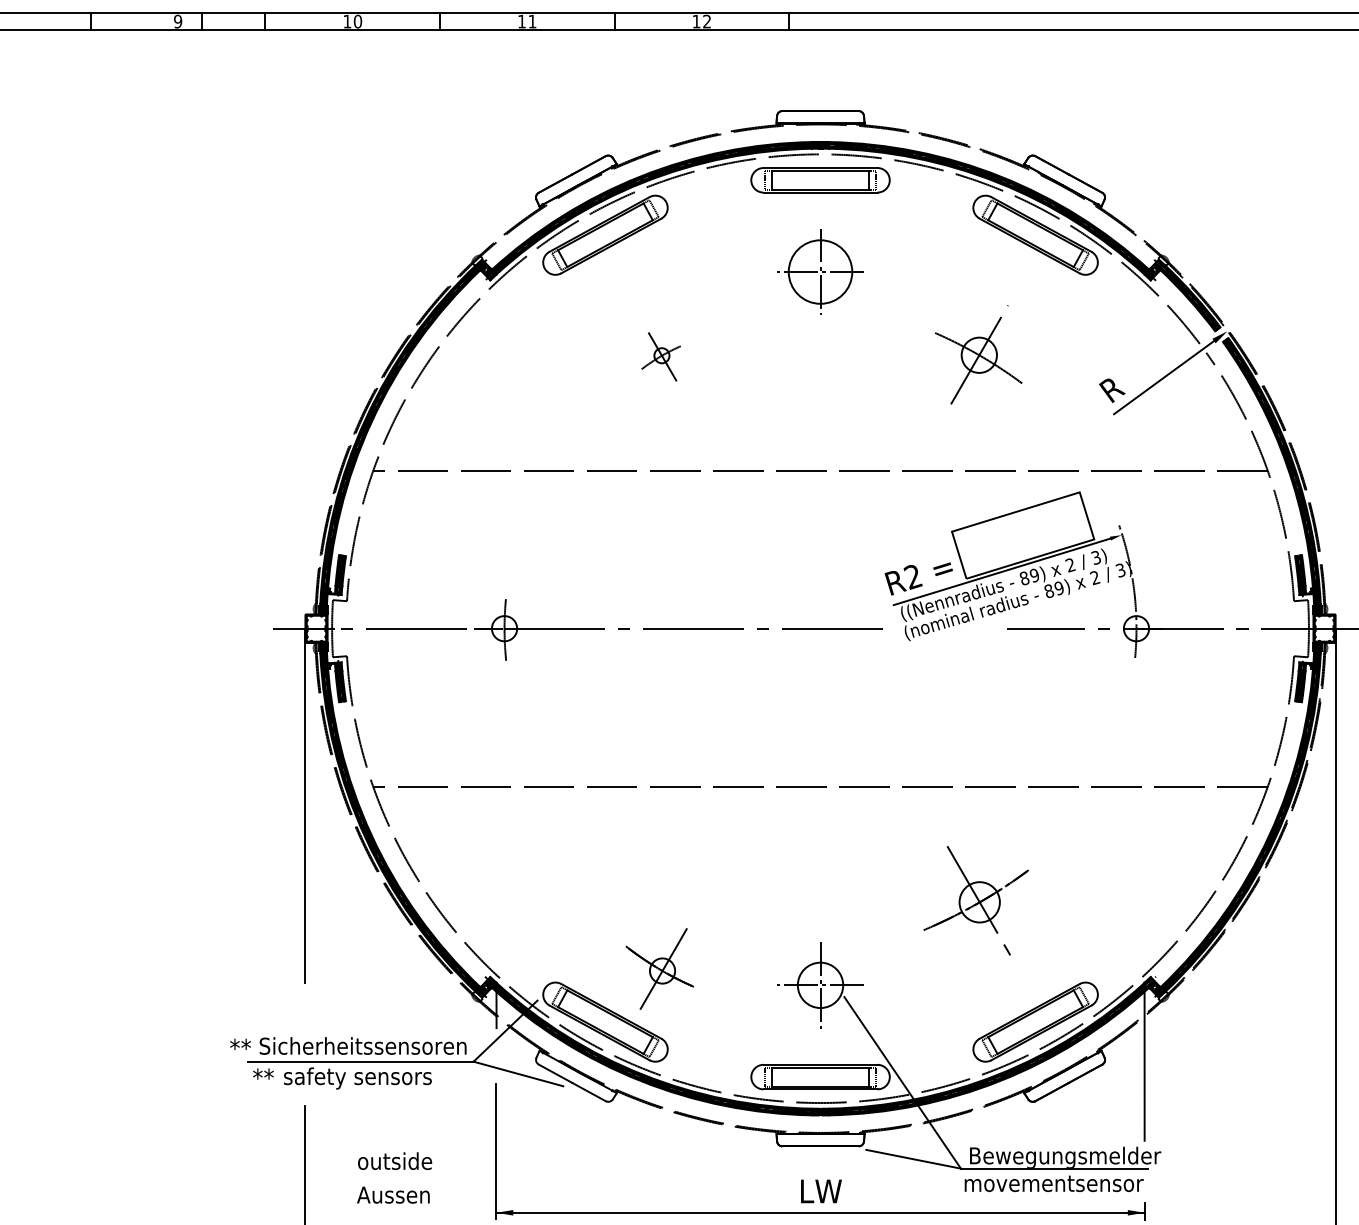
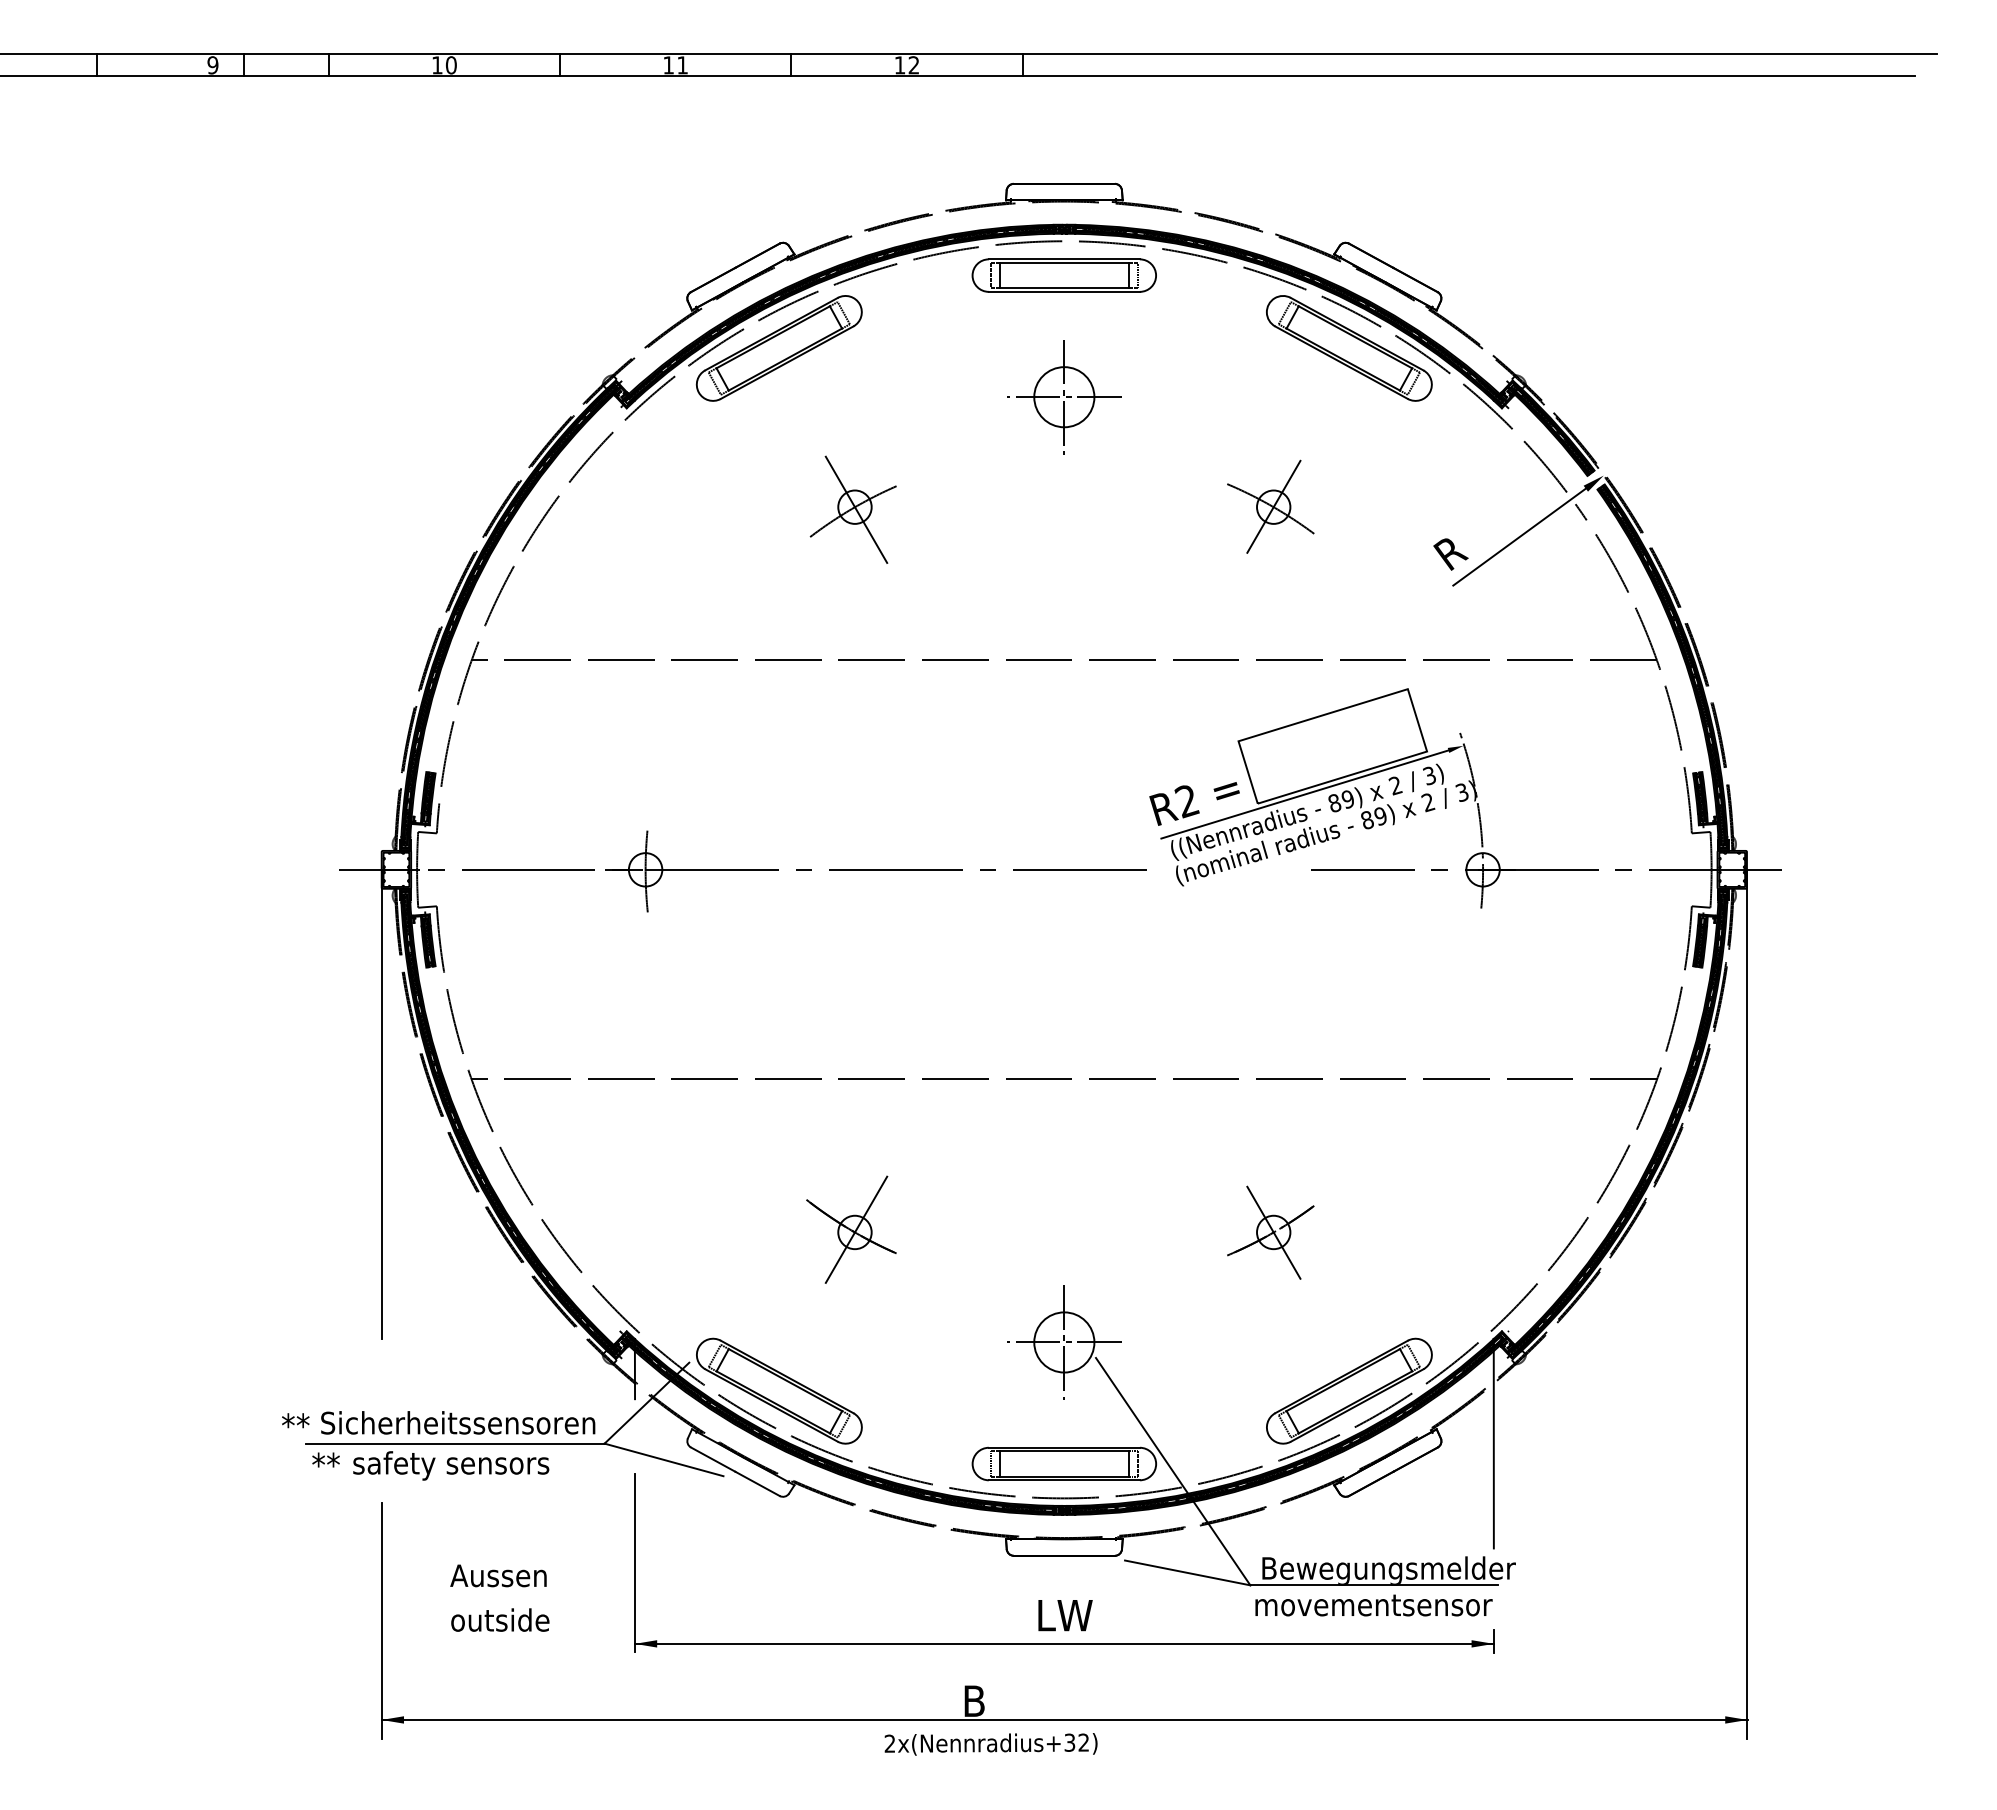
circle: (820, 272) -> (1064, 397), size x0.71
part: (976, 354) -> (1270, 506), size x0.71
part: (660, 356) -> (852, 509), size x1.67
part: (976, 902) -> (1270, 1232), size x0.62
part: (659, 968) -> (851, 1229), moved
text: (394, 1161) -> (499, 1575), outside -> Aussen
text: (394, 1194) -> (499, 1619), Aussen -> outside

